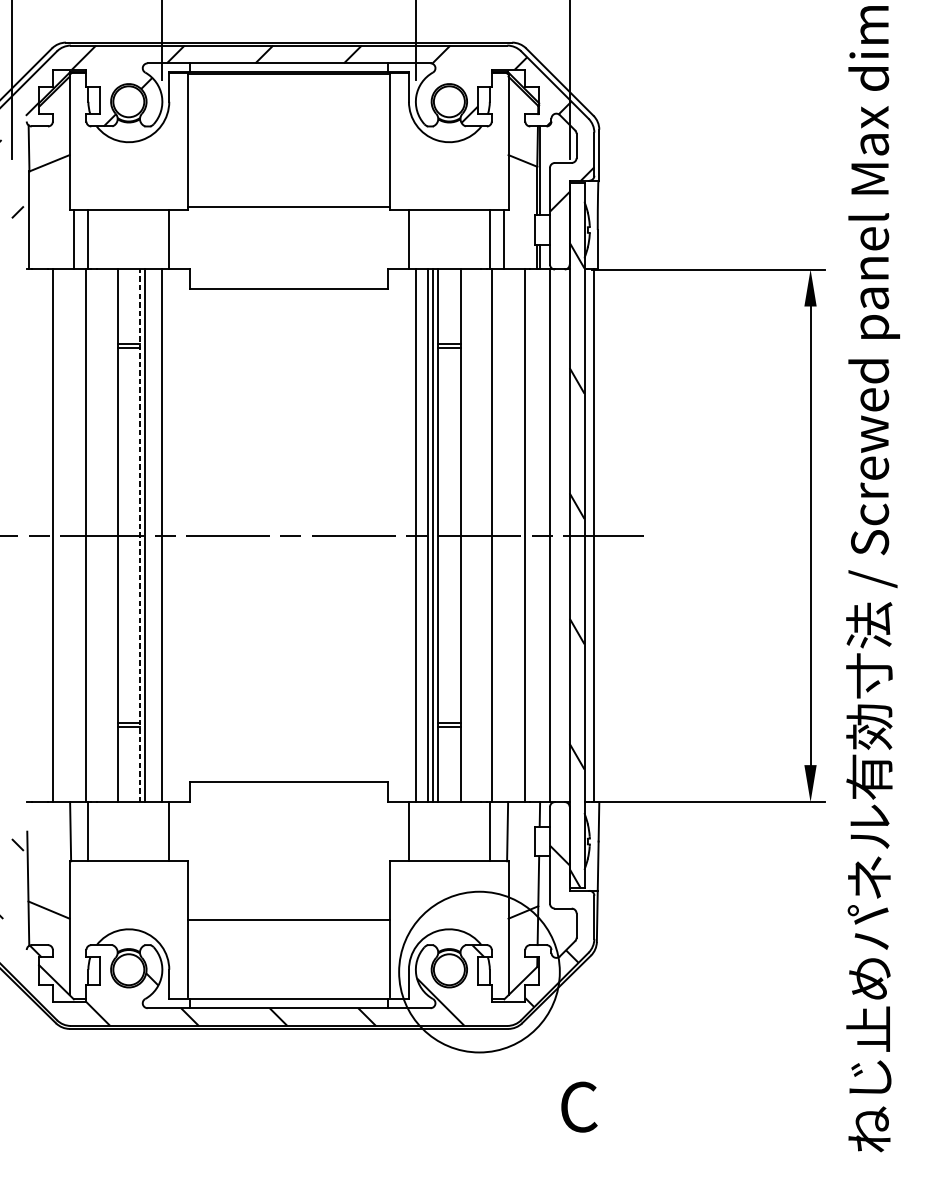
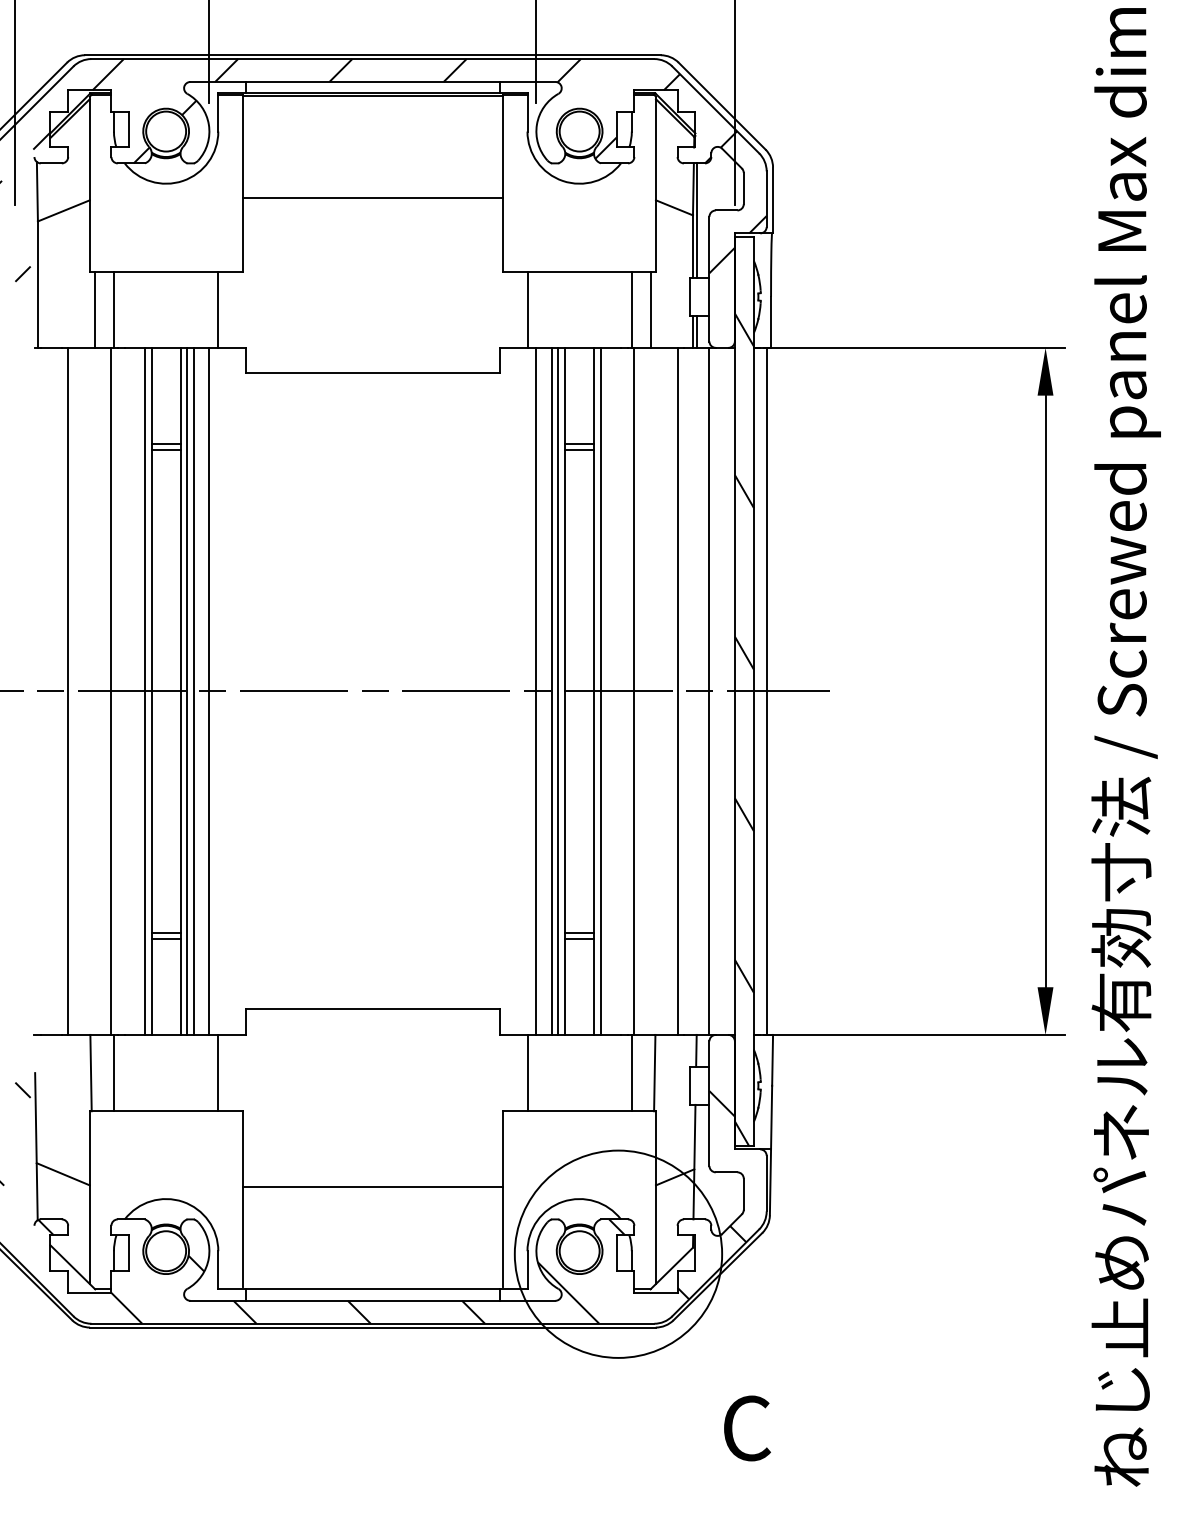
line: (288, 207) -> (372, 198), moved
line: (112, 535) -> (144, 690), added
line: (139, 535) -> (180, 691), dashed -> solid
line: (150, 535) -> (193, 690), added
line: (465, 535) -> (600, 690), added

